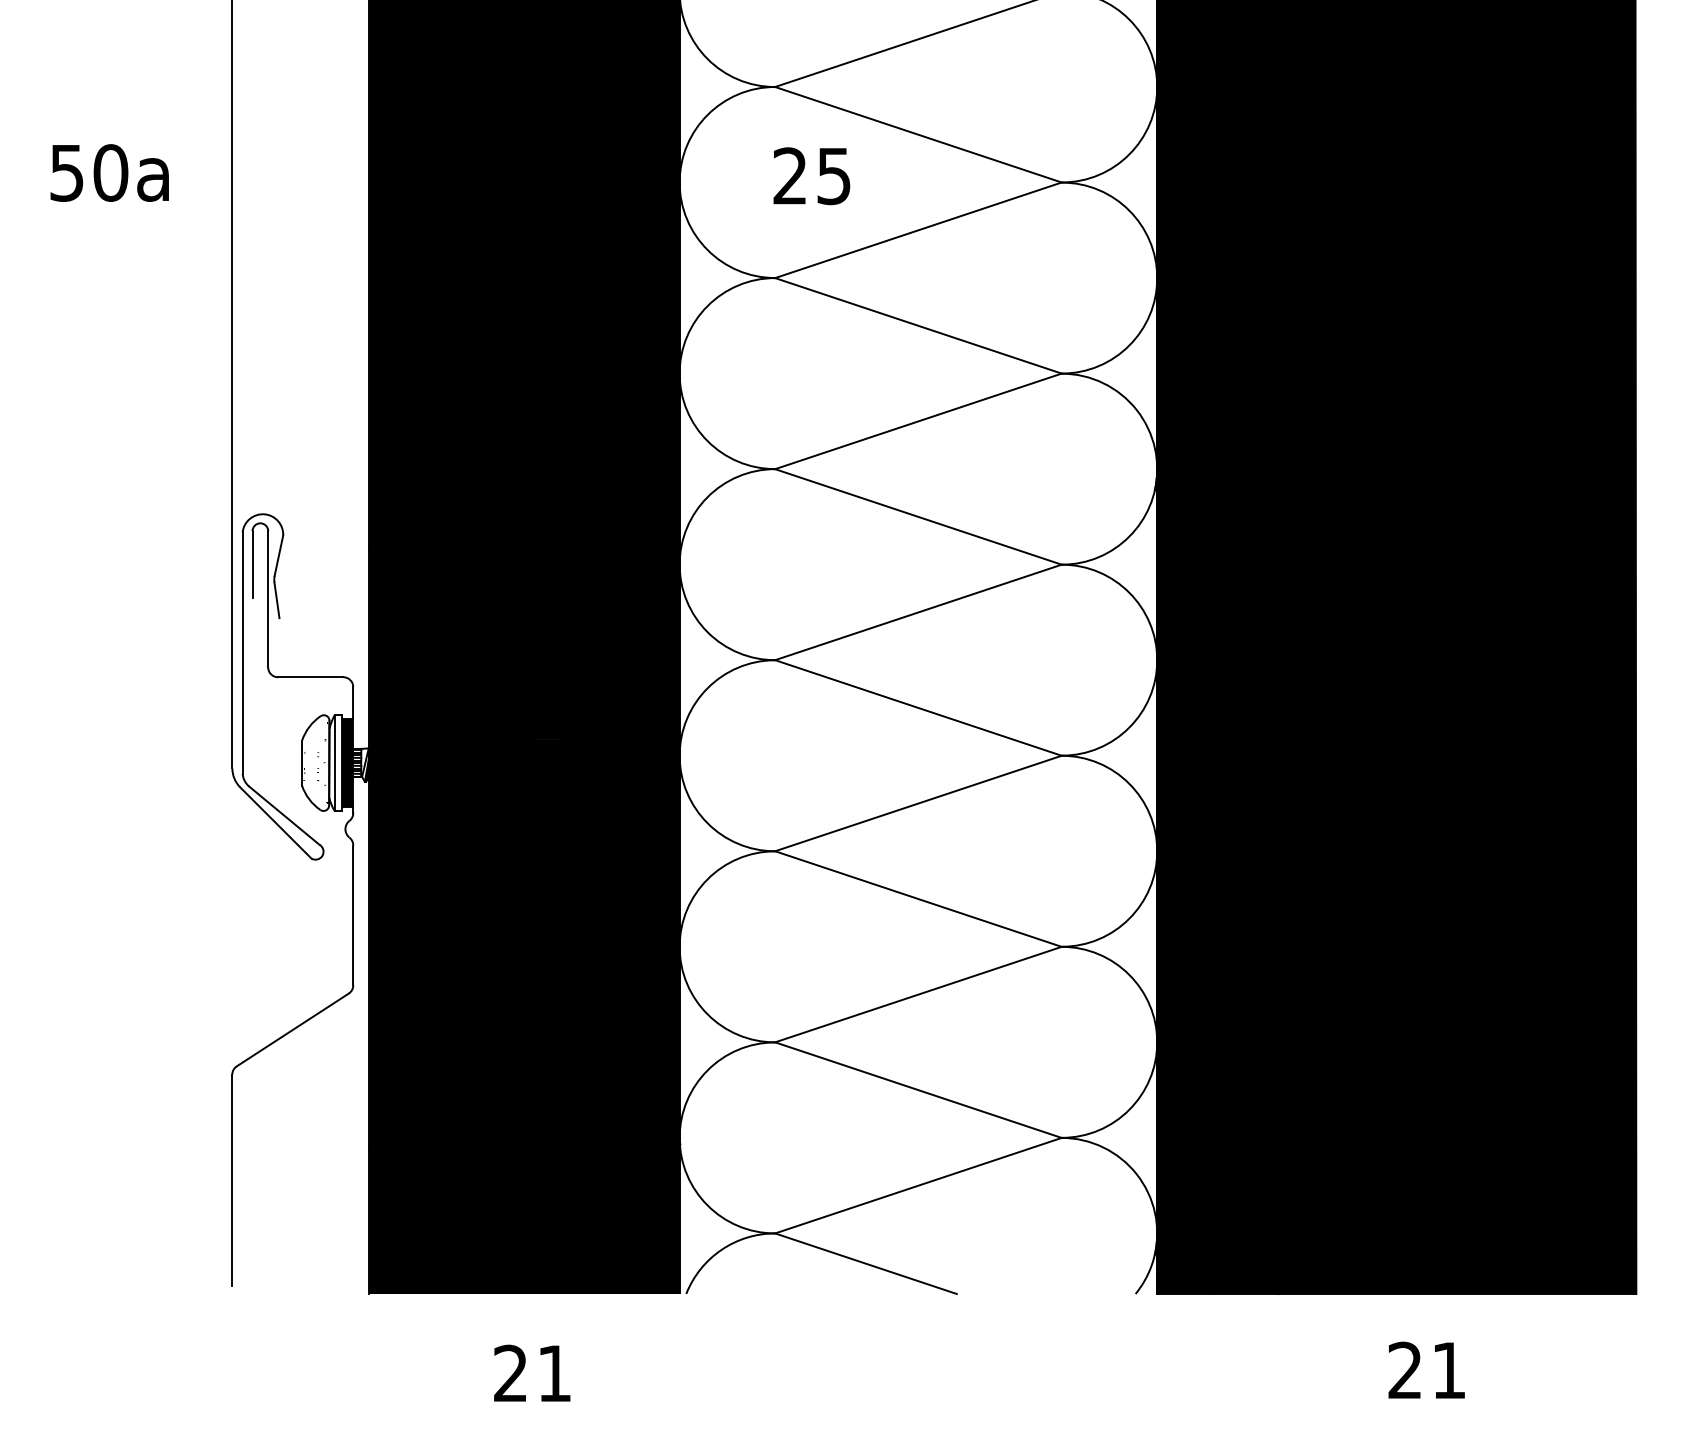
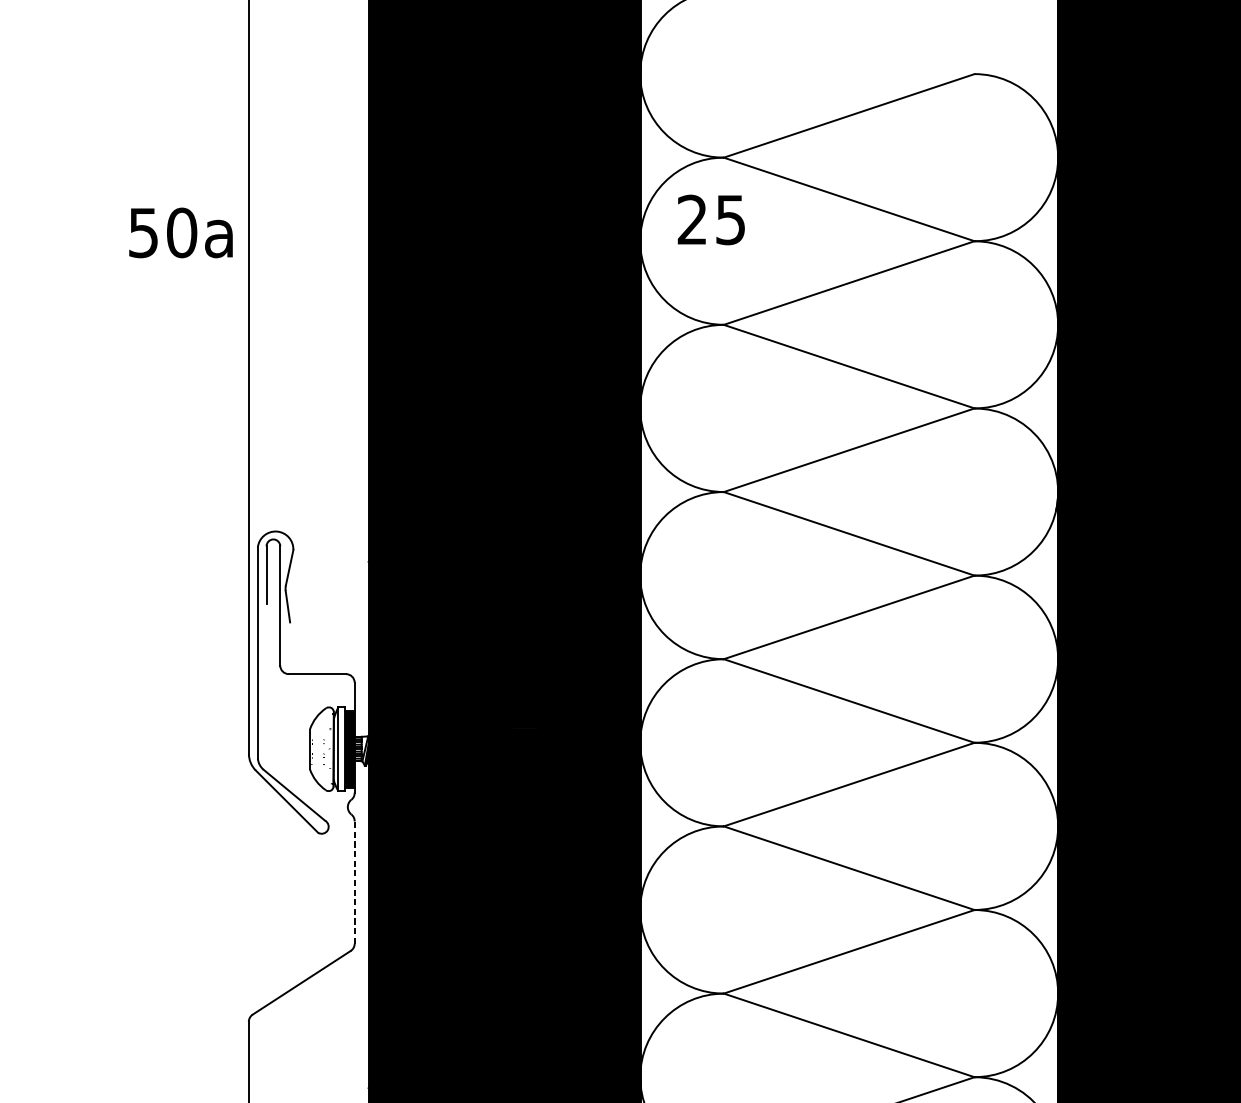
text: (109, 172) -> (180, 232), moved
text: (811, 176) -> (711, 220), moved
line: (353, 915) -> (354, 882), solid -> dashed

